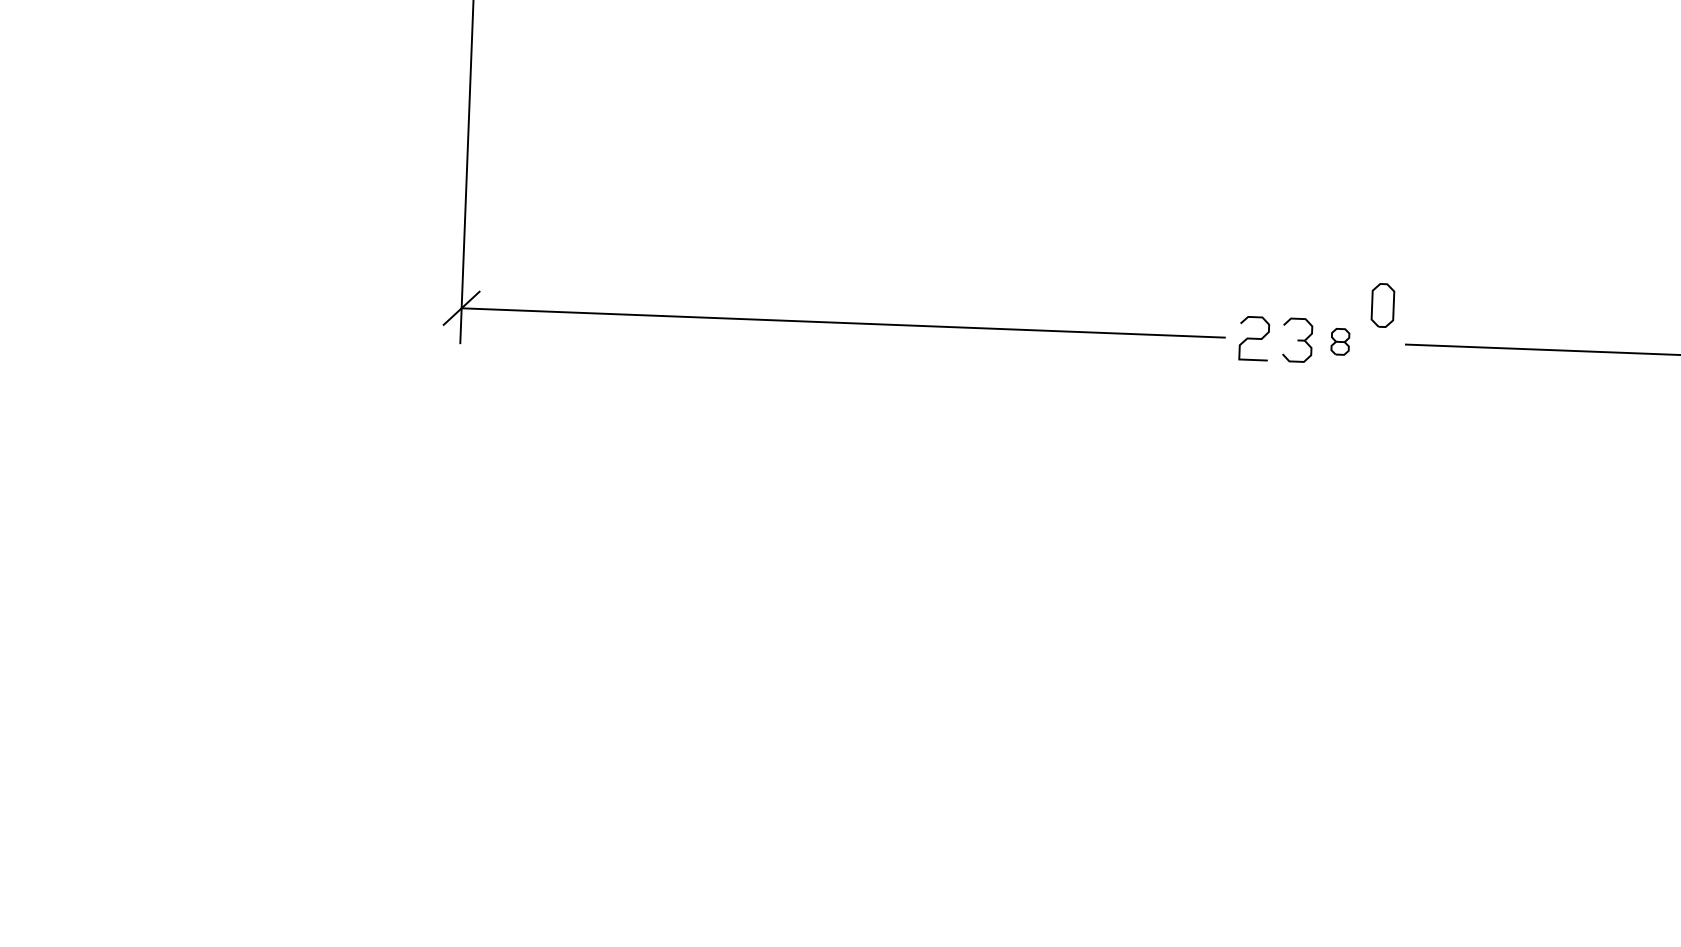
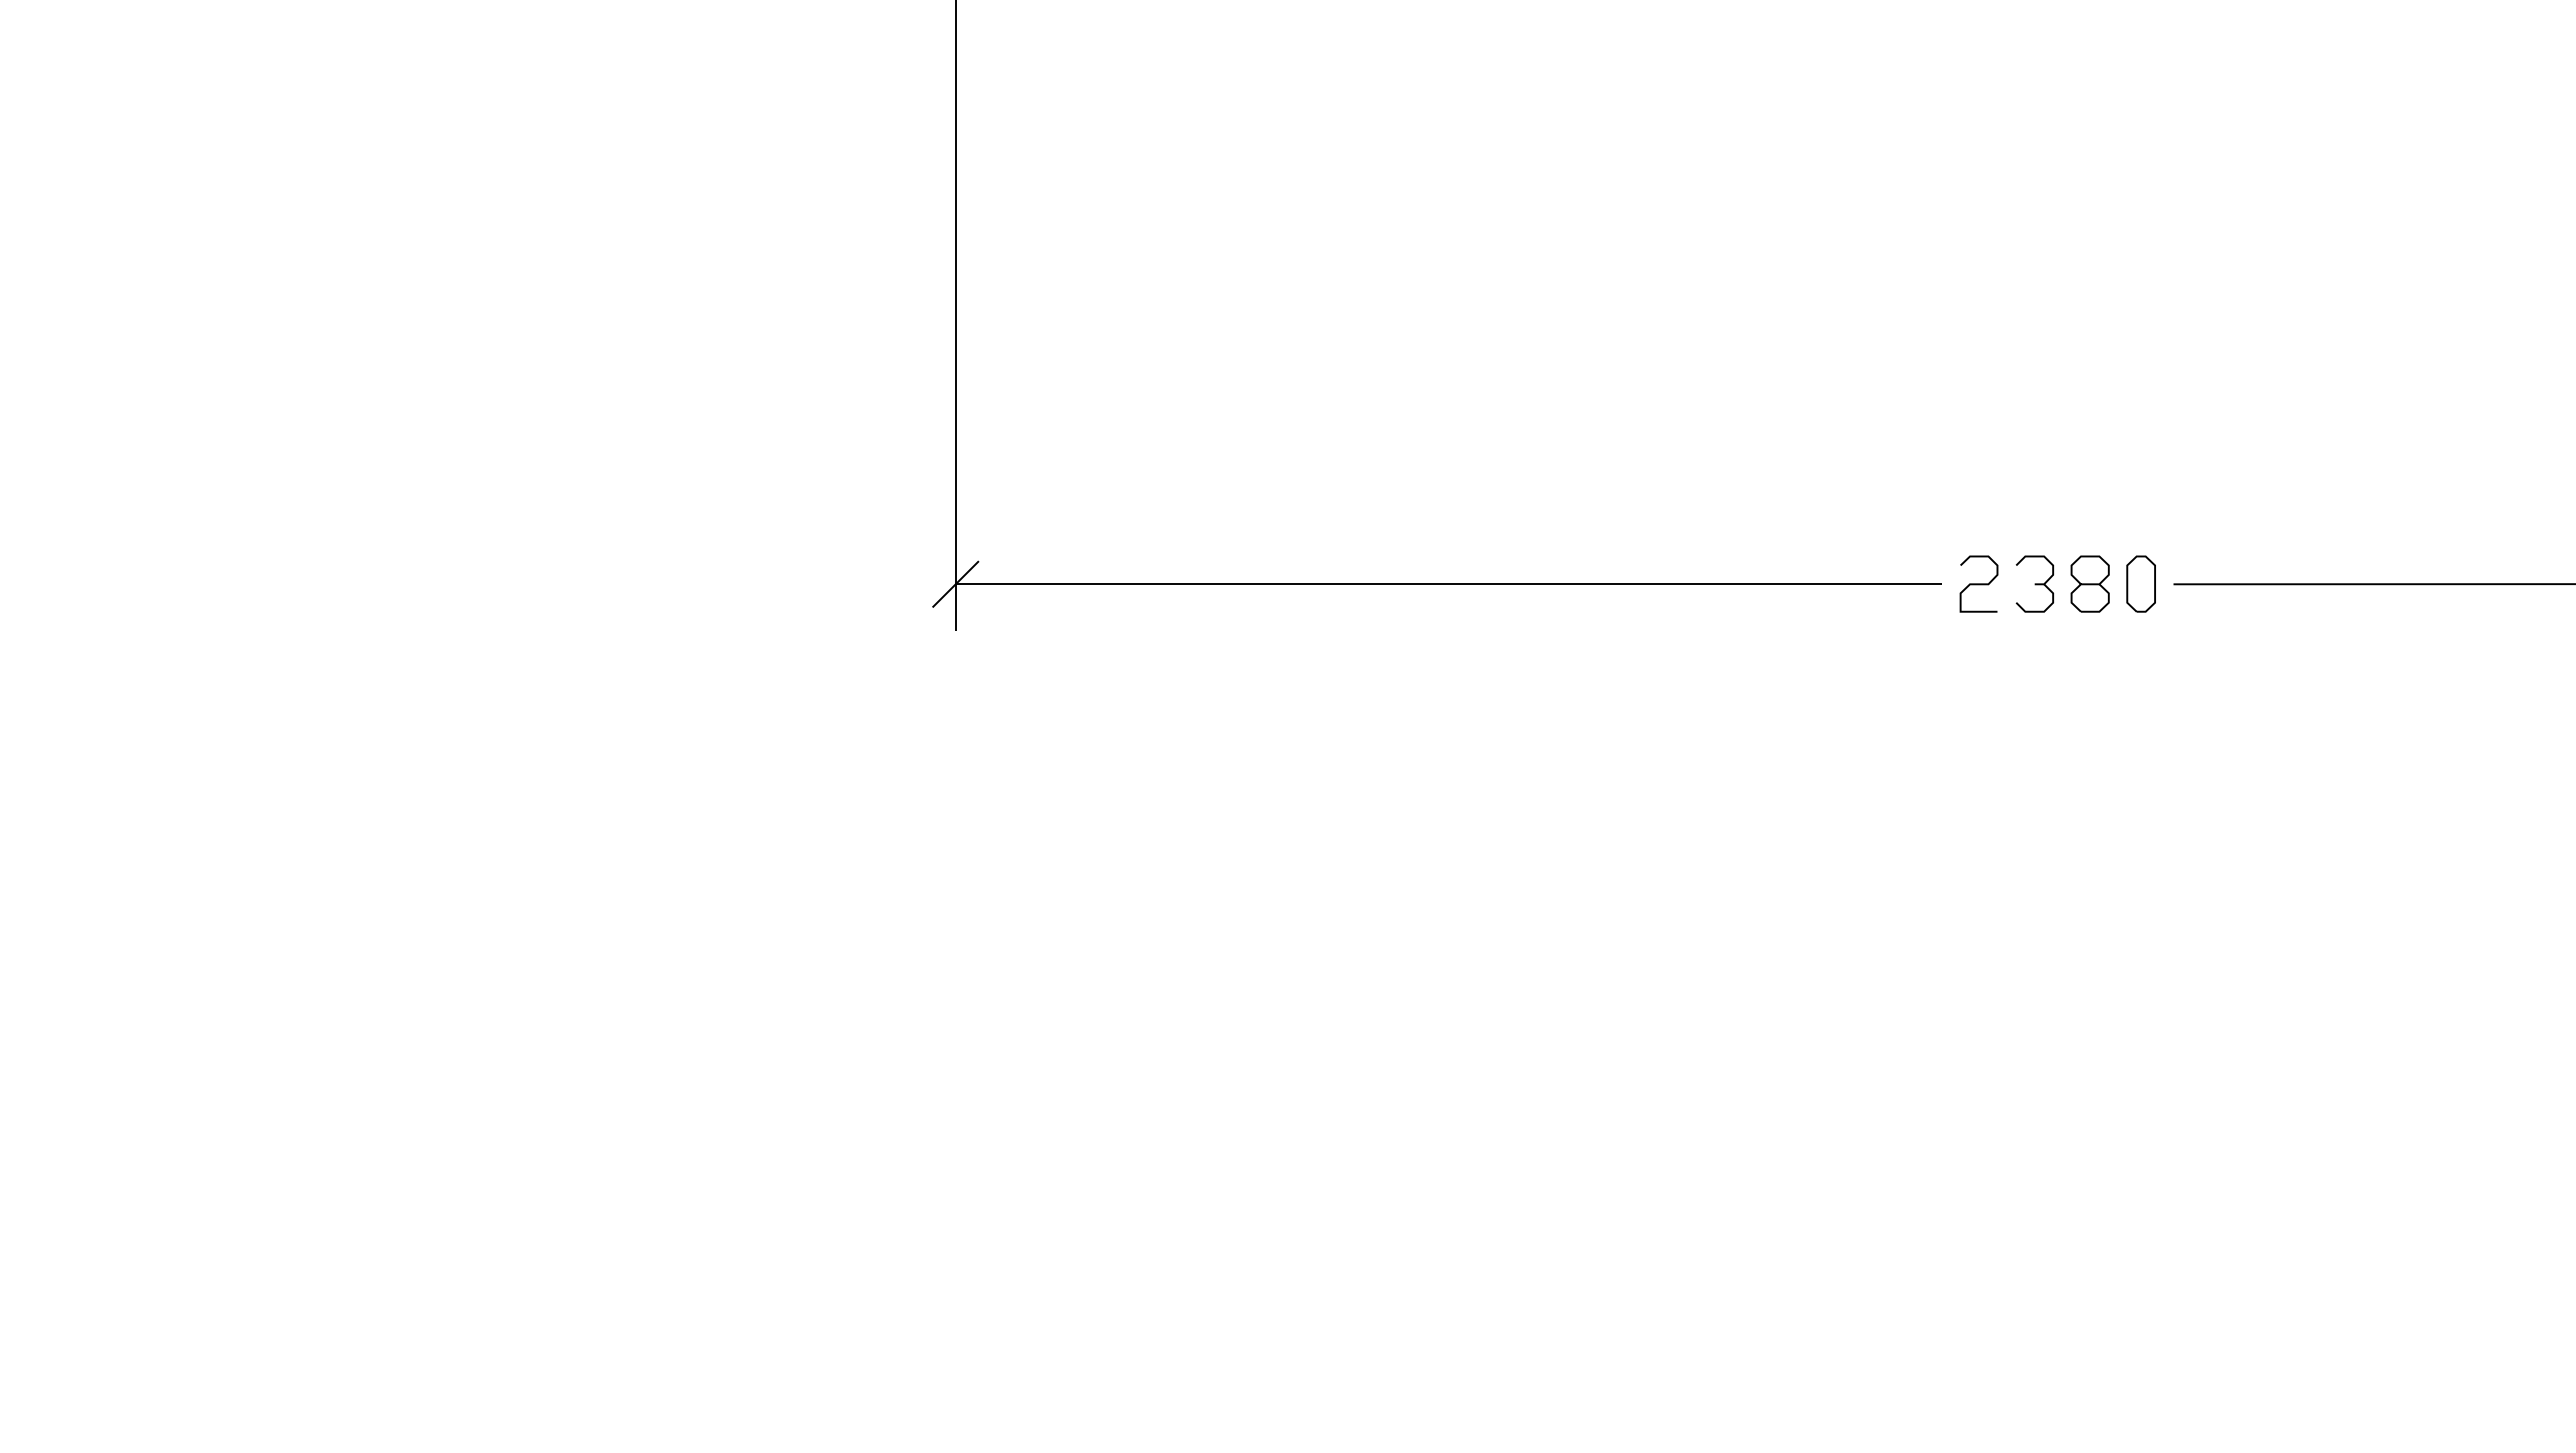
part: (1382, 305) -> (2140, 583), moved
part: (1339, 341) -> (2089, 583), size x1.67

